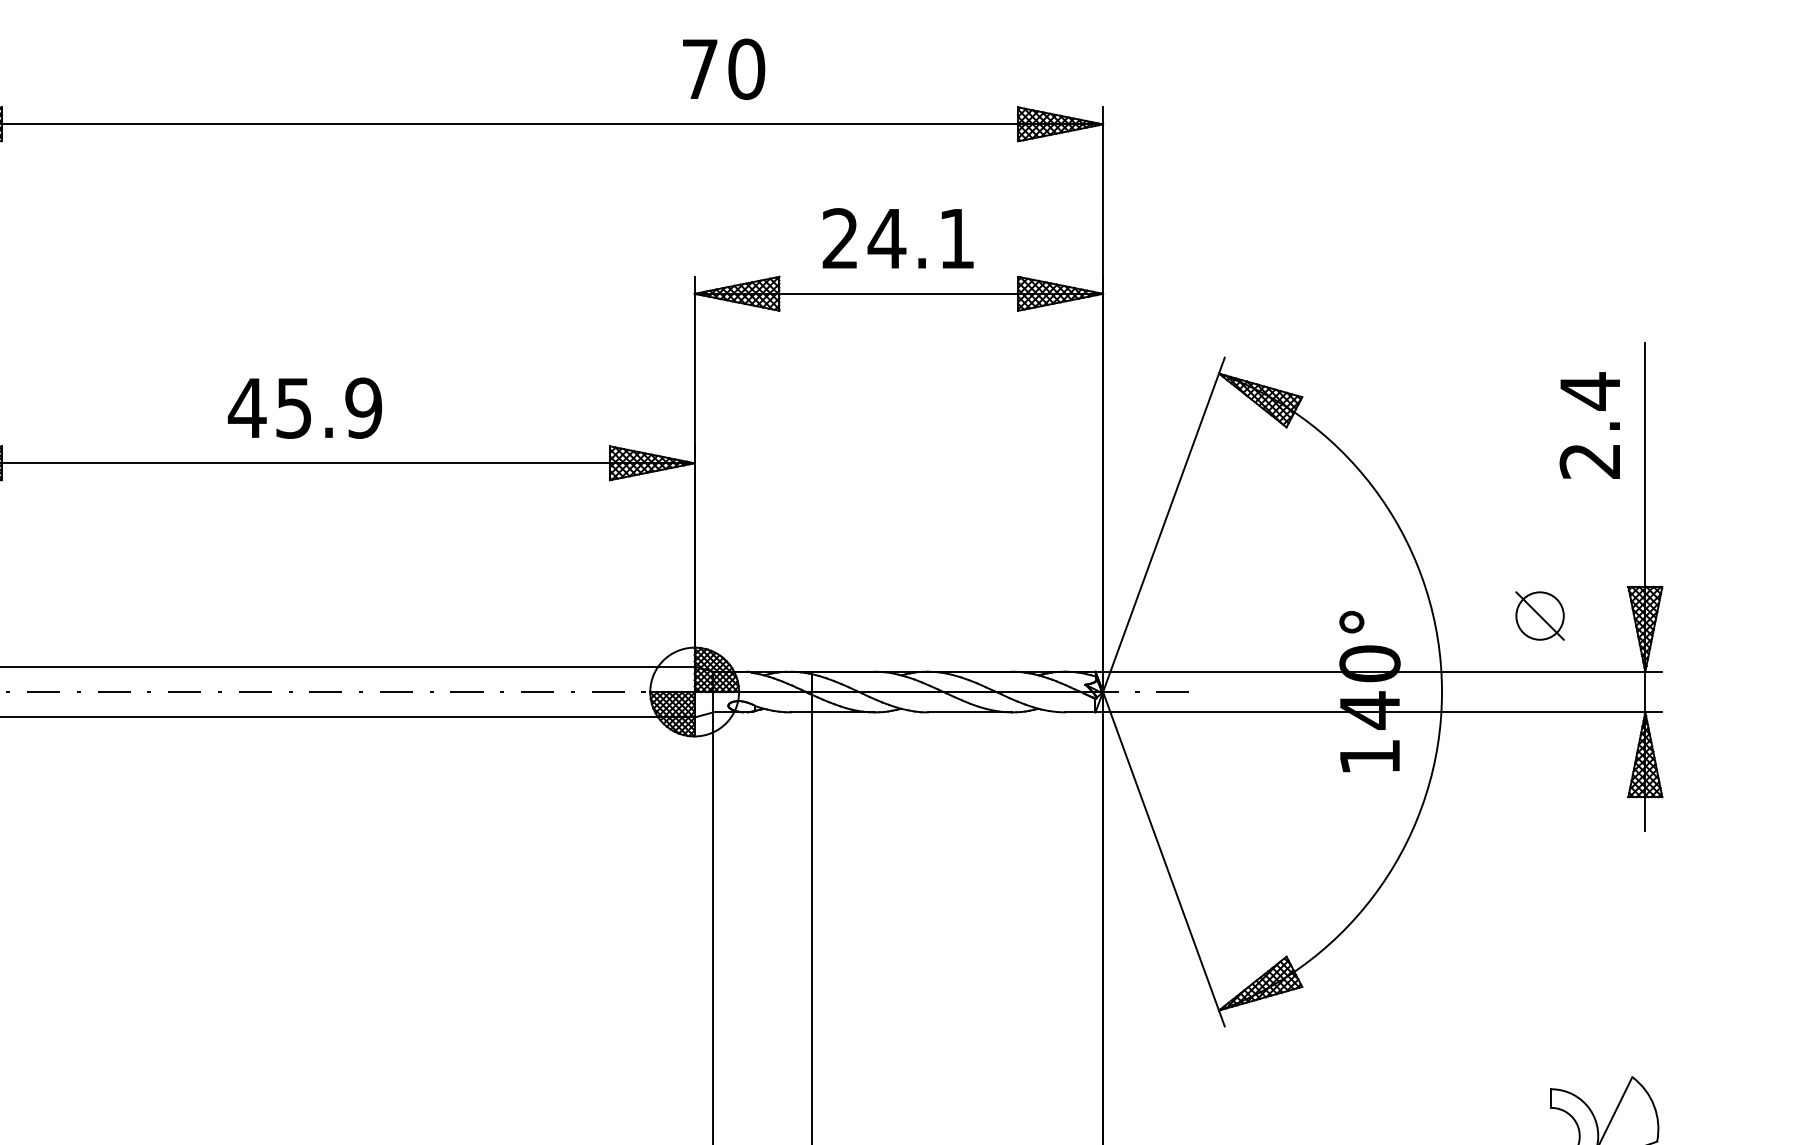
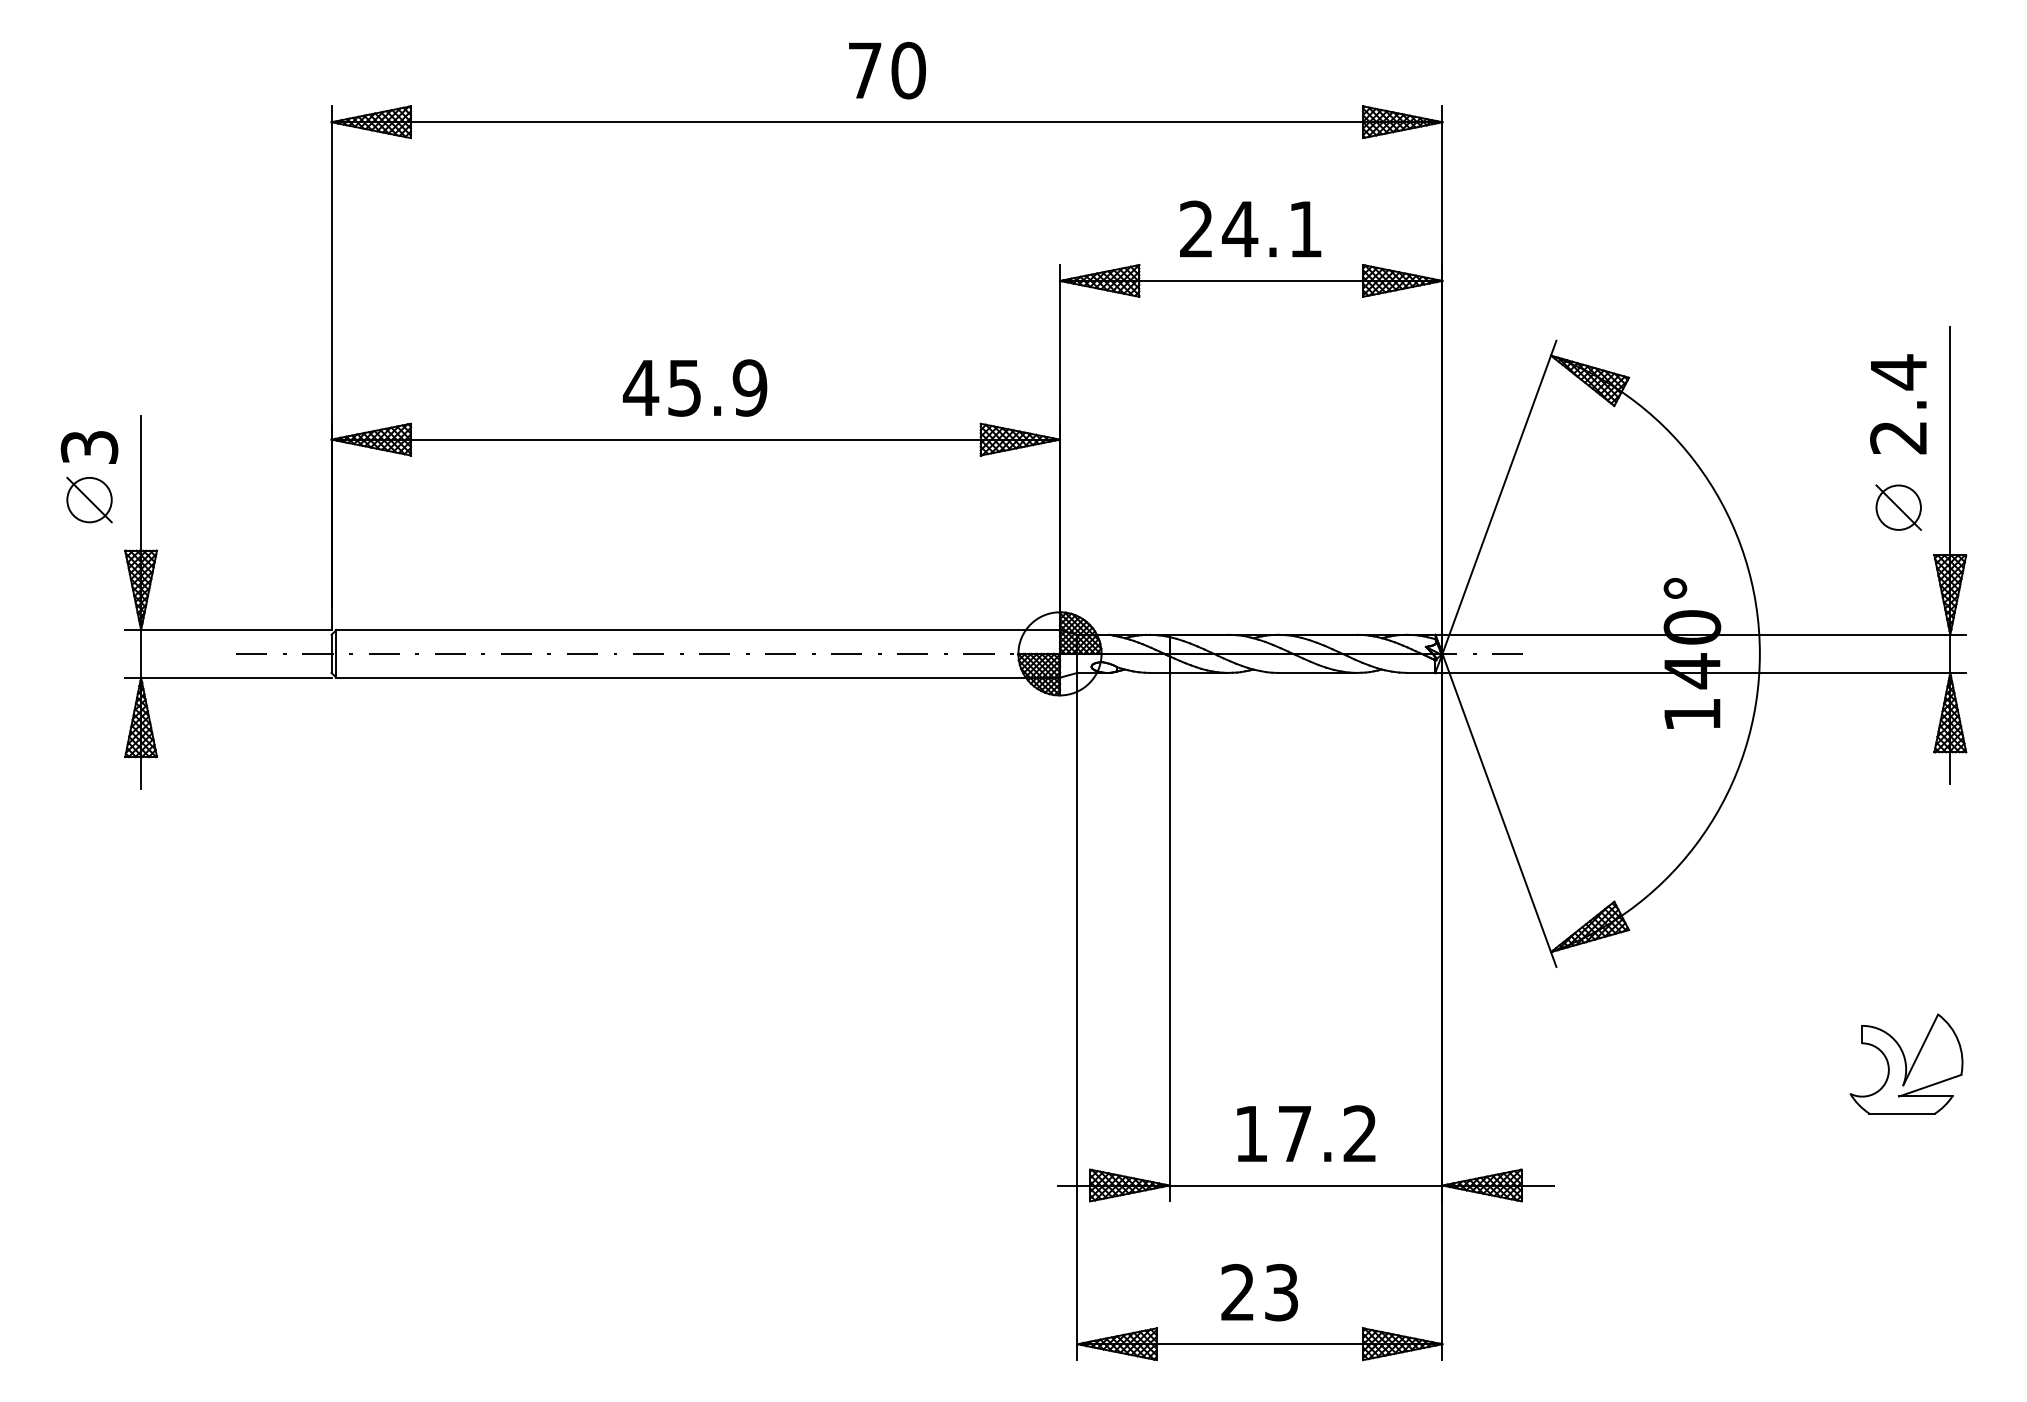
text: (724, 69) -> (887, 70), moved
part: (1539, 615) -> (1898, 507), moved

